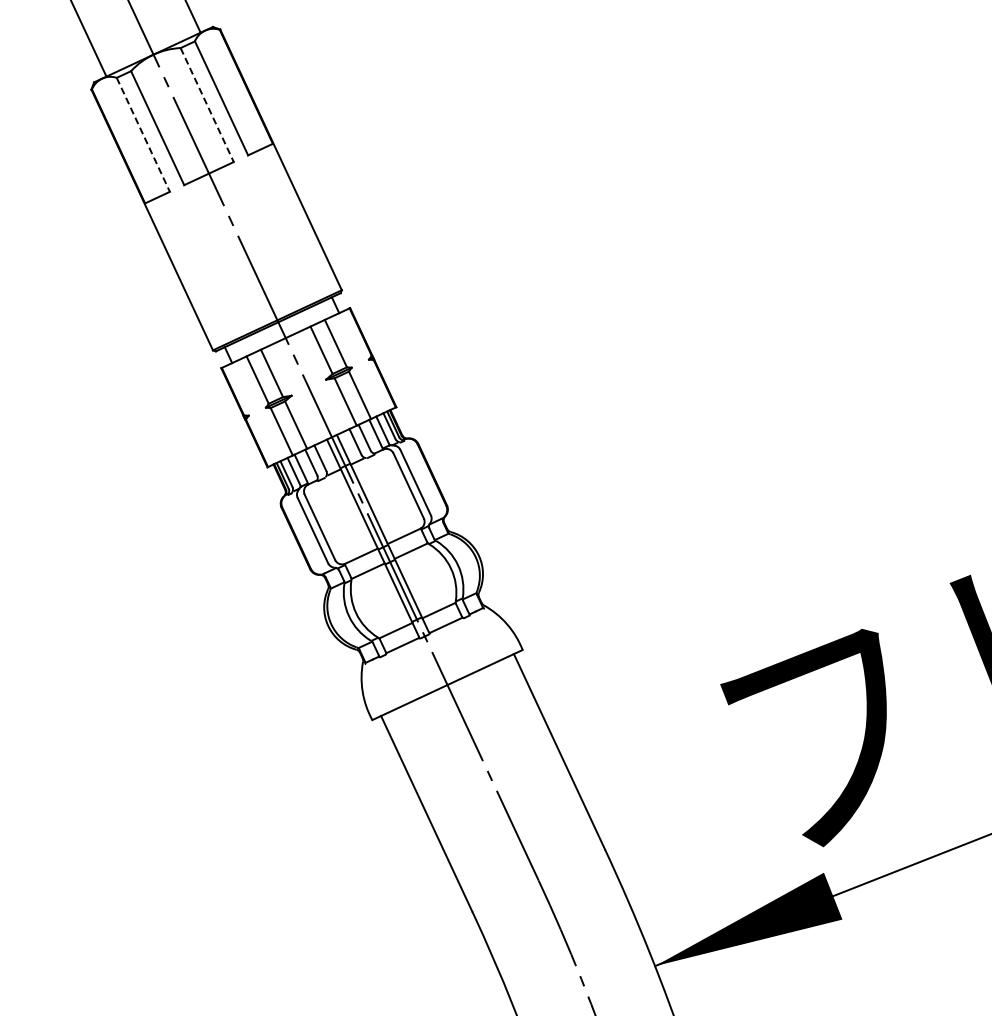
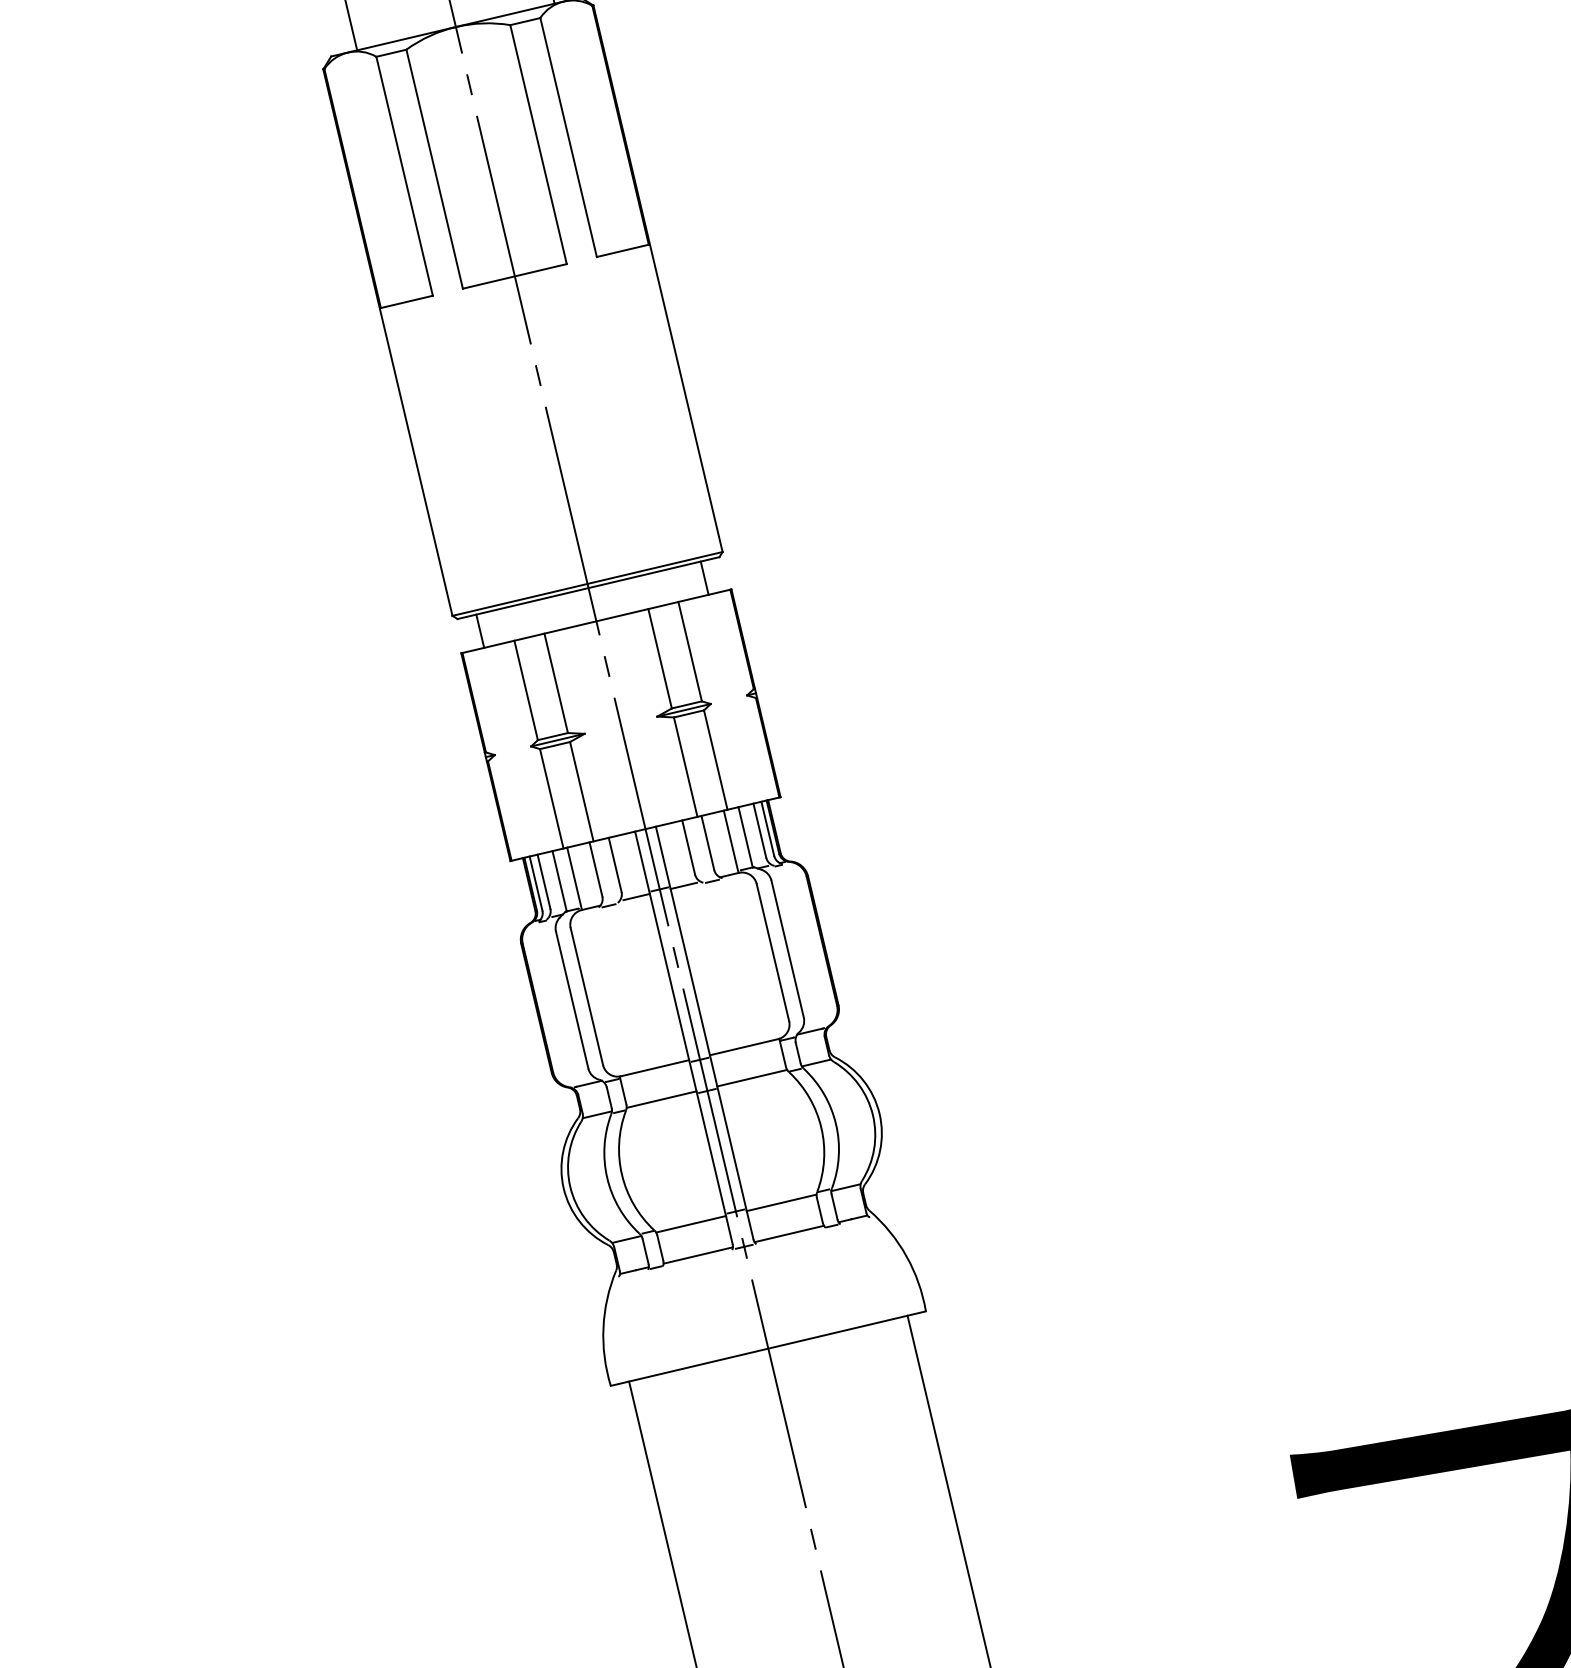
line: (207, 105) -> (538, 145), dashed -> solid
line: (143, 134) -> (405, 175), dashed -> solid

